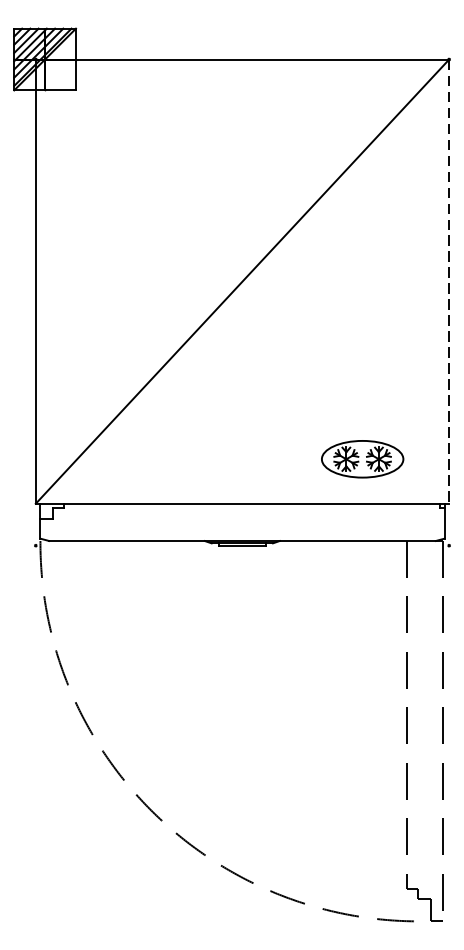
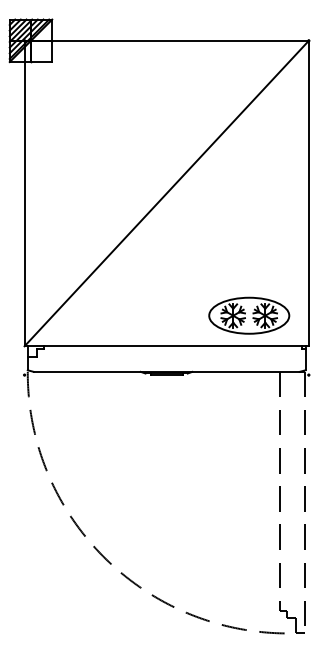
line: (448, 281) -> (308, 193), dashed -> solid
part: (362, 459) -> (249, 315), size x1.43

